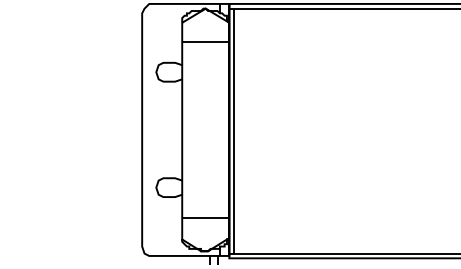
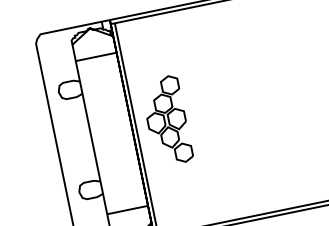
part: (269, 128) -> (166, 120), added

